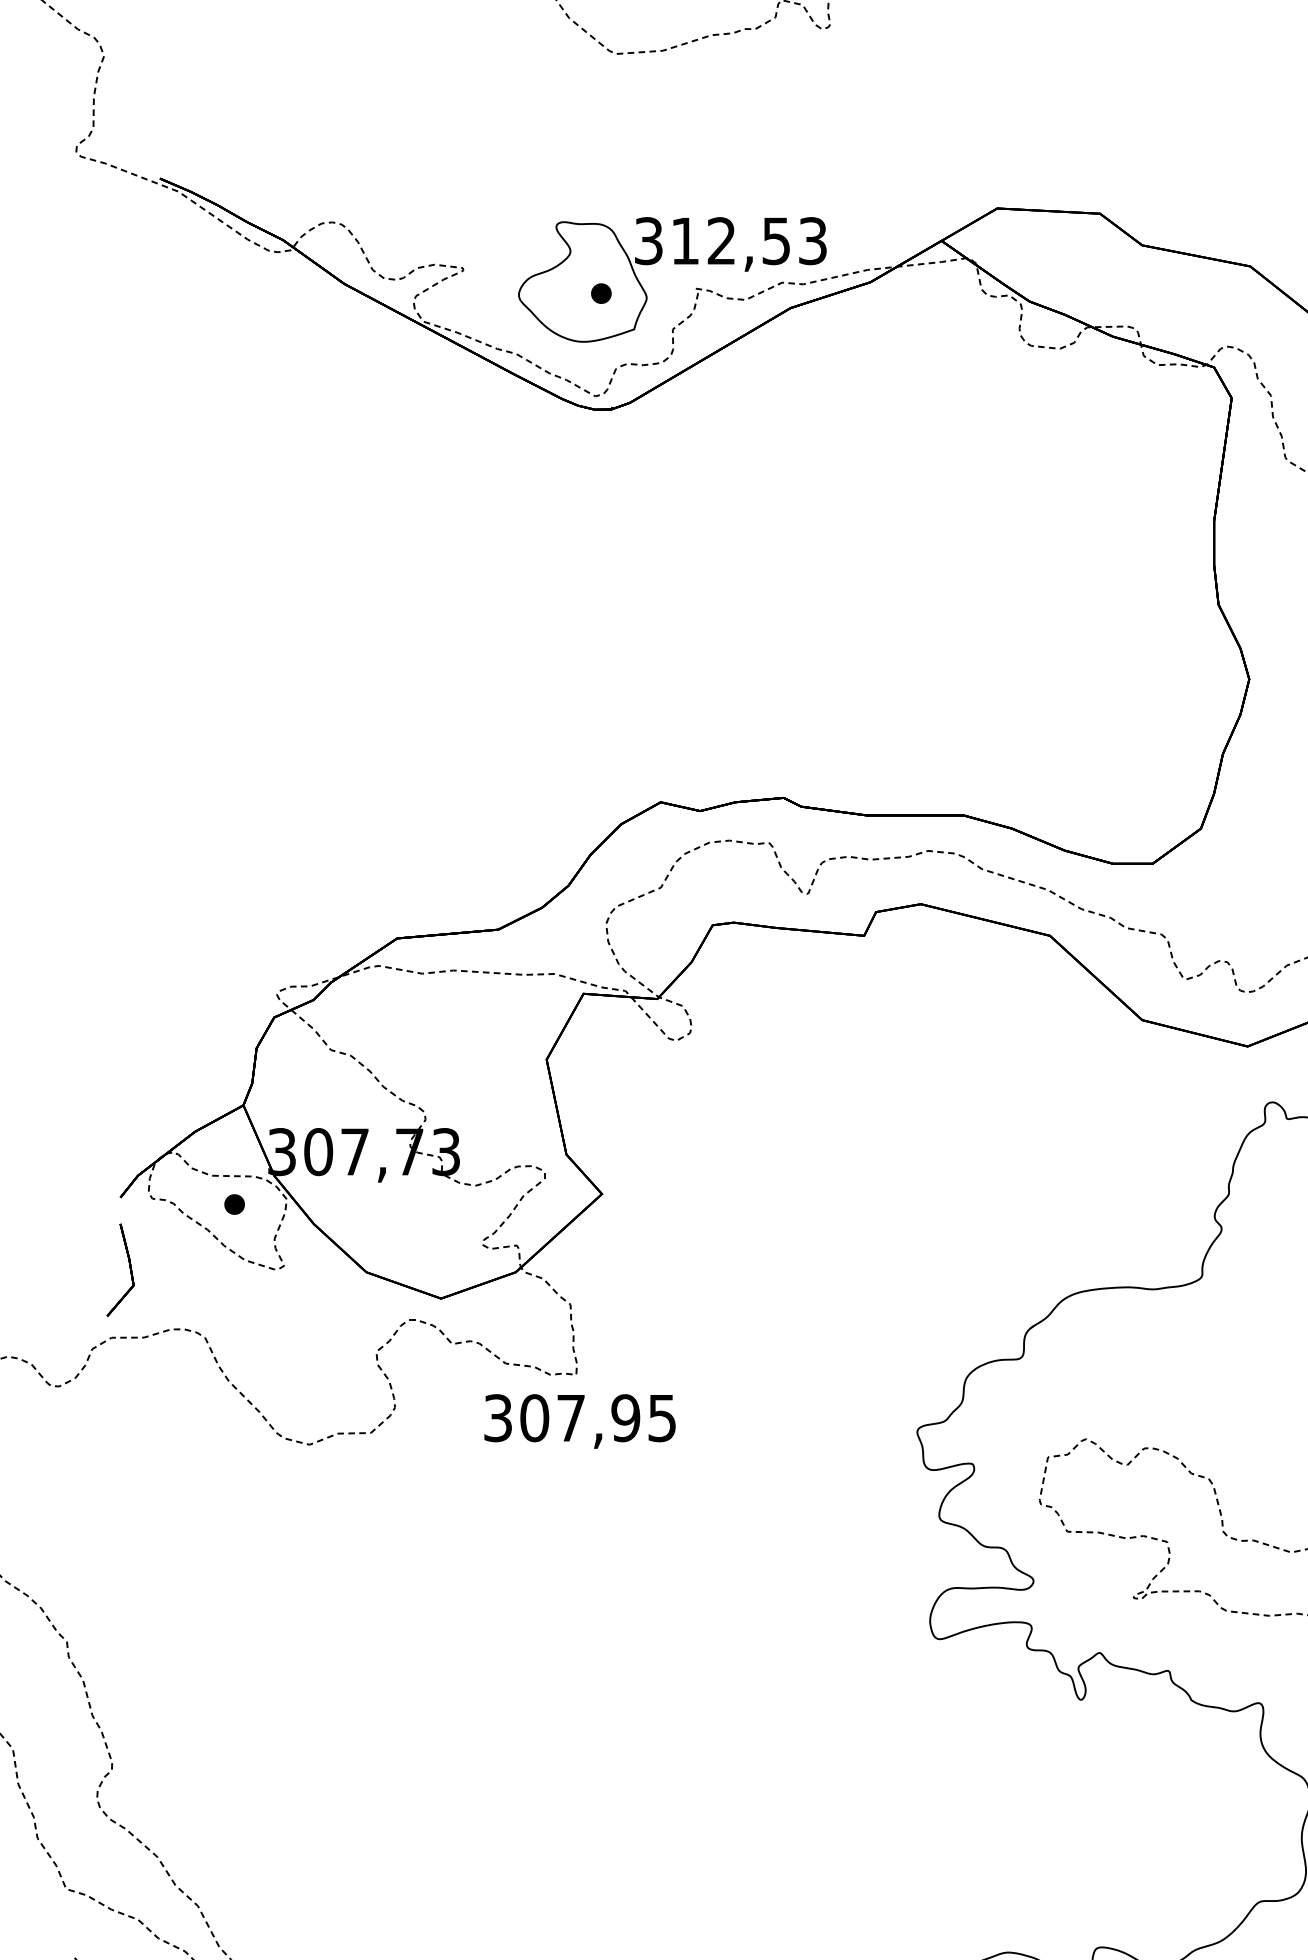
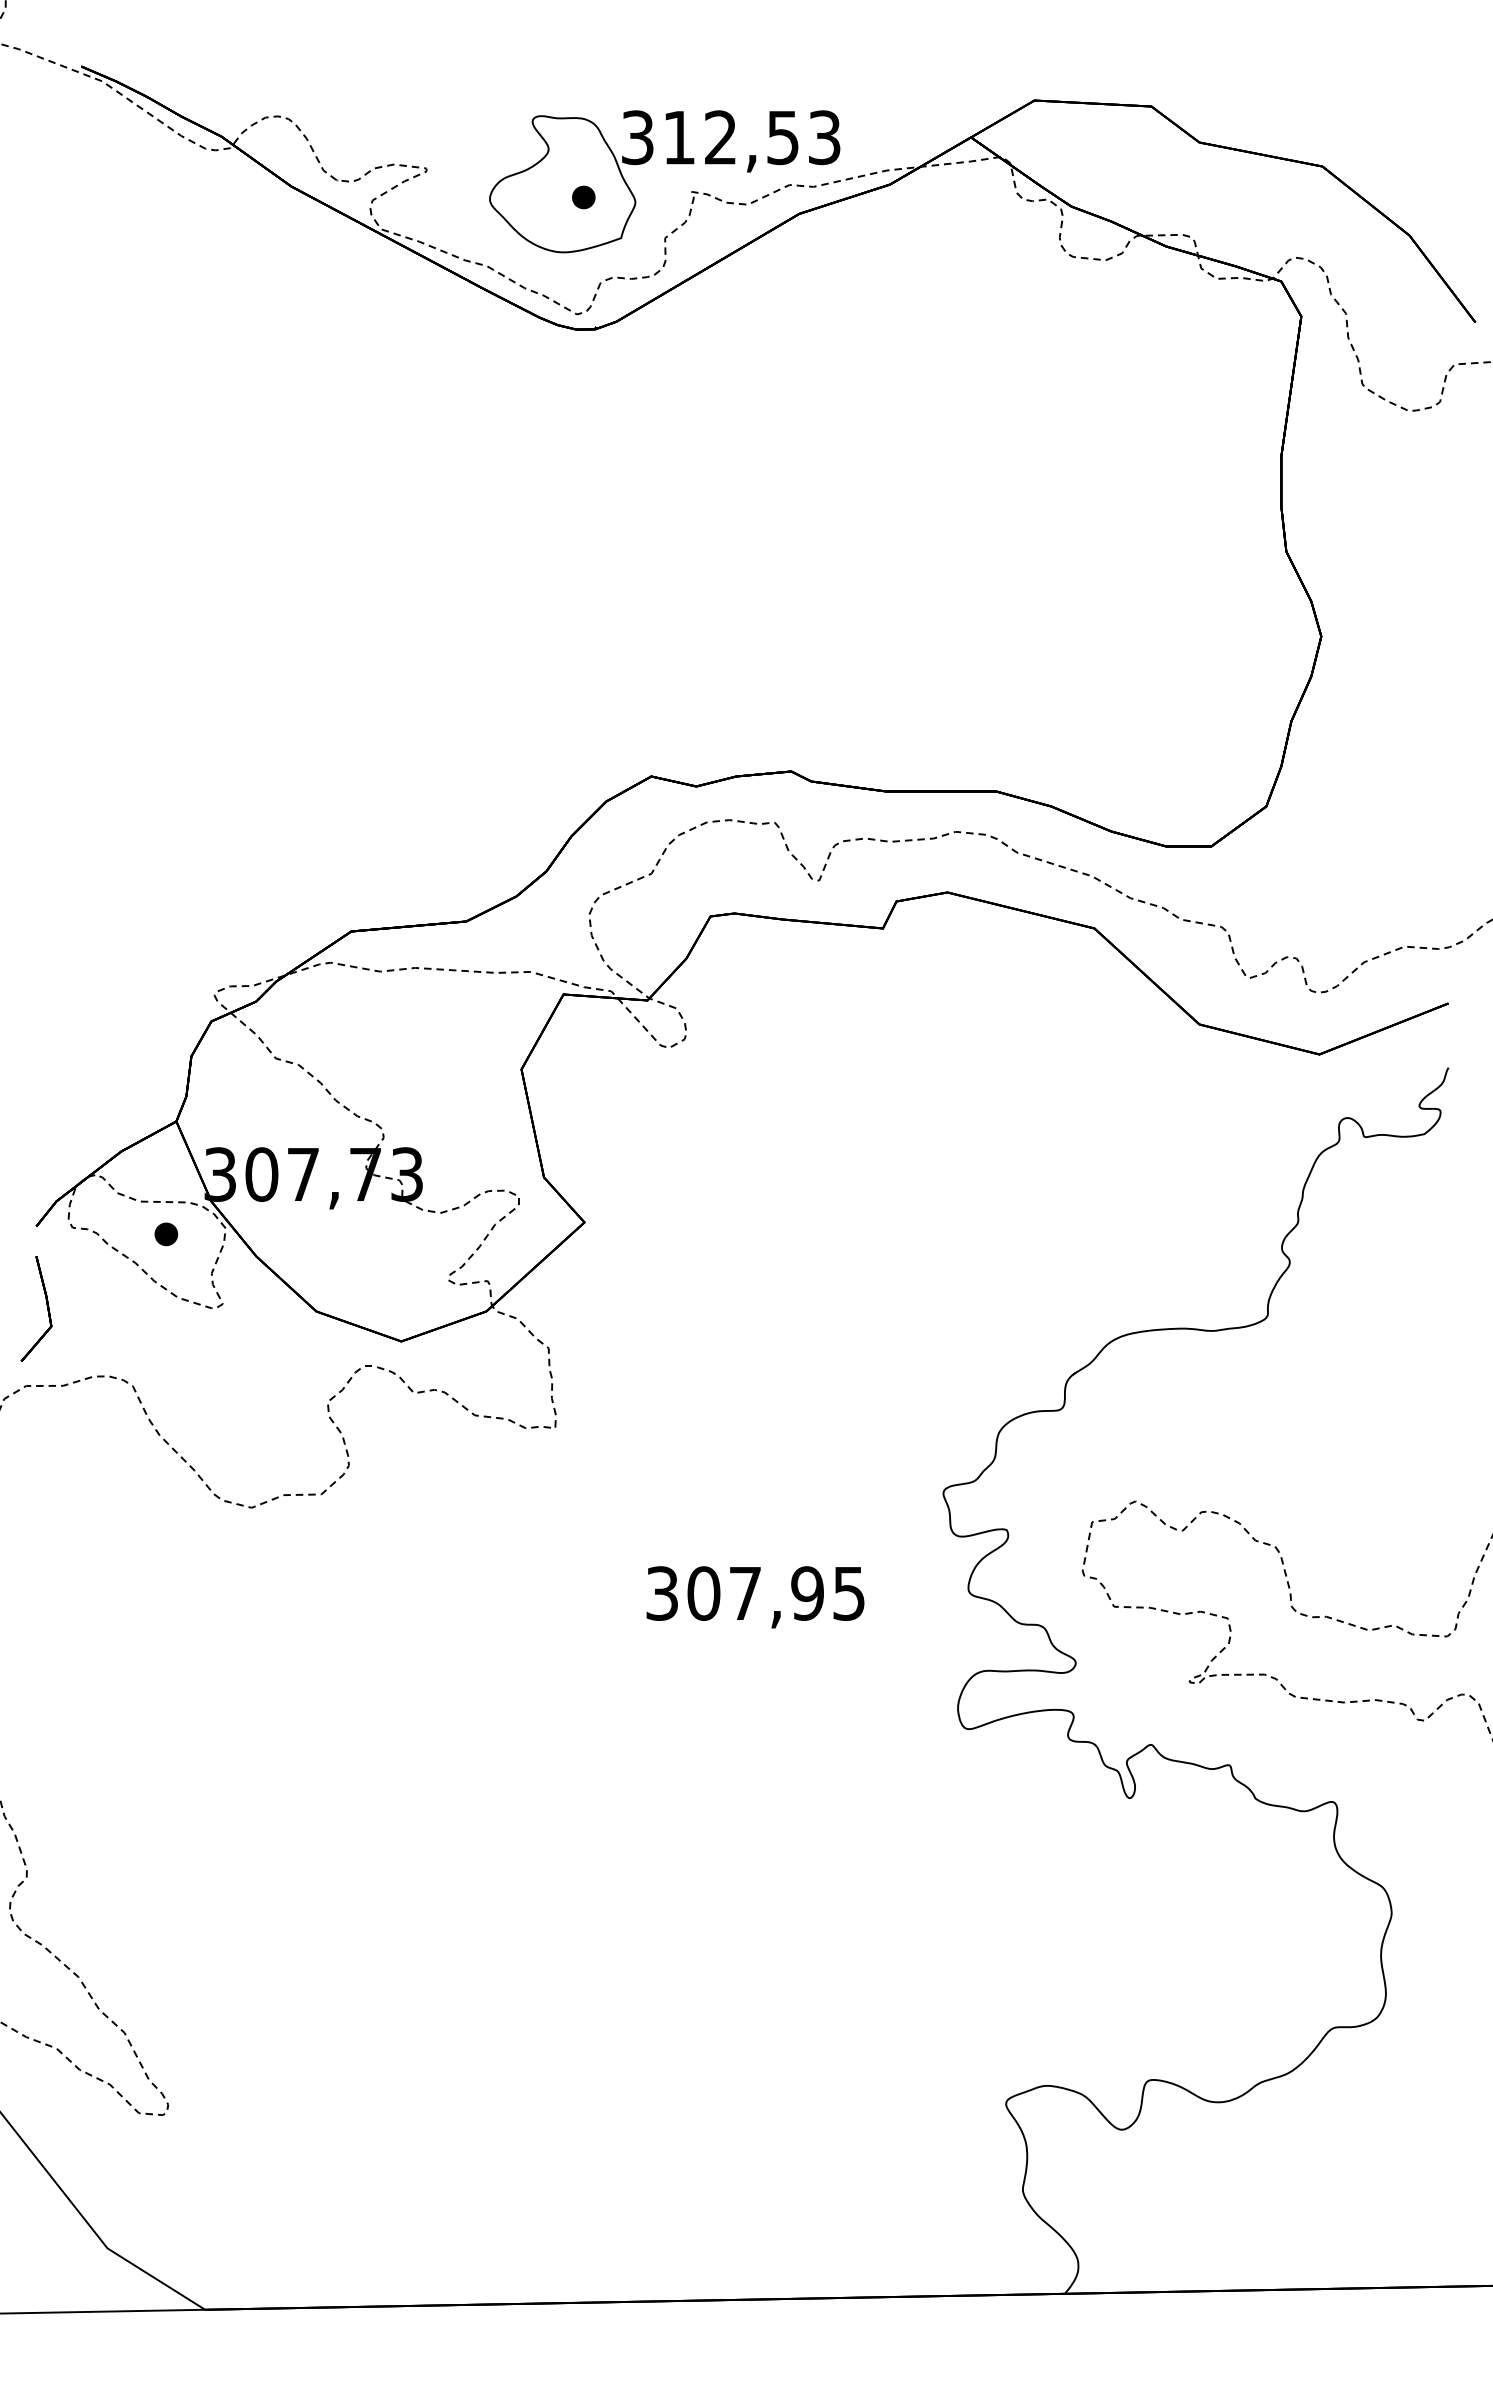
text: (580, 1421) -> (755, 1597), moved

